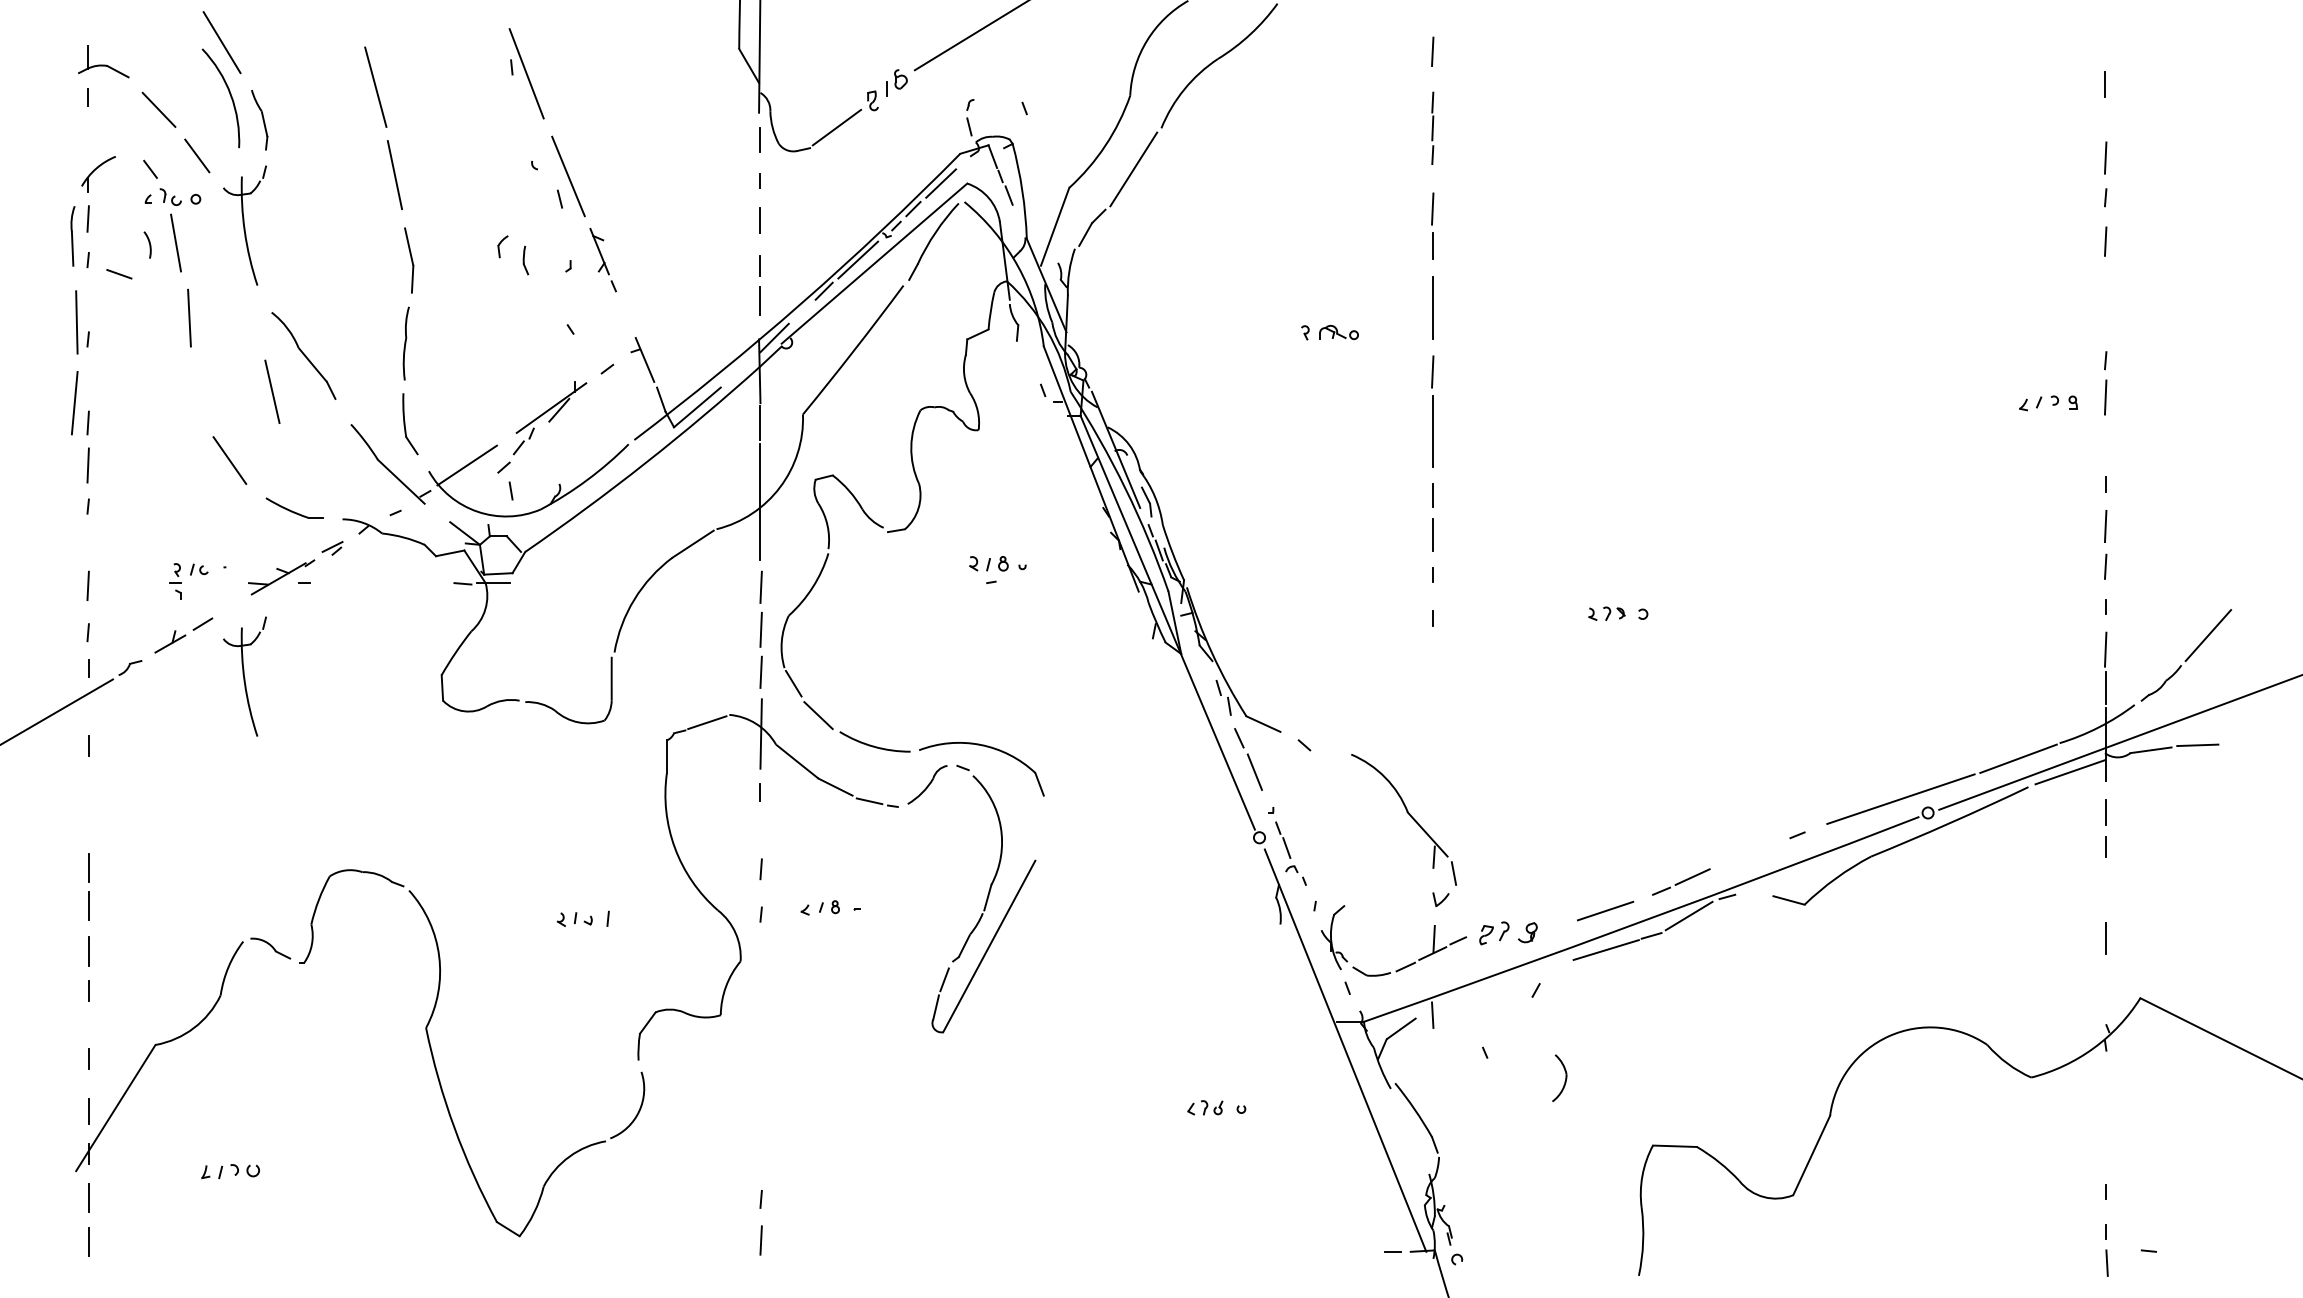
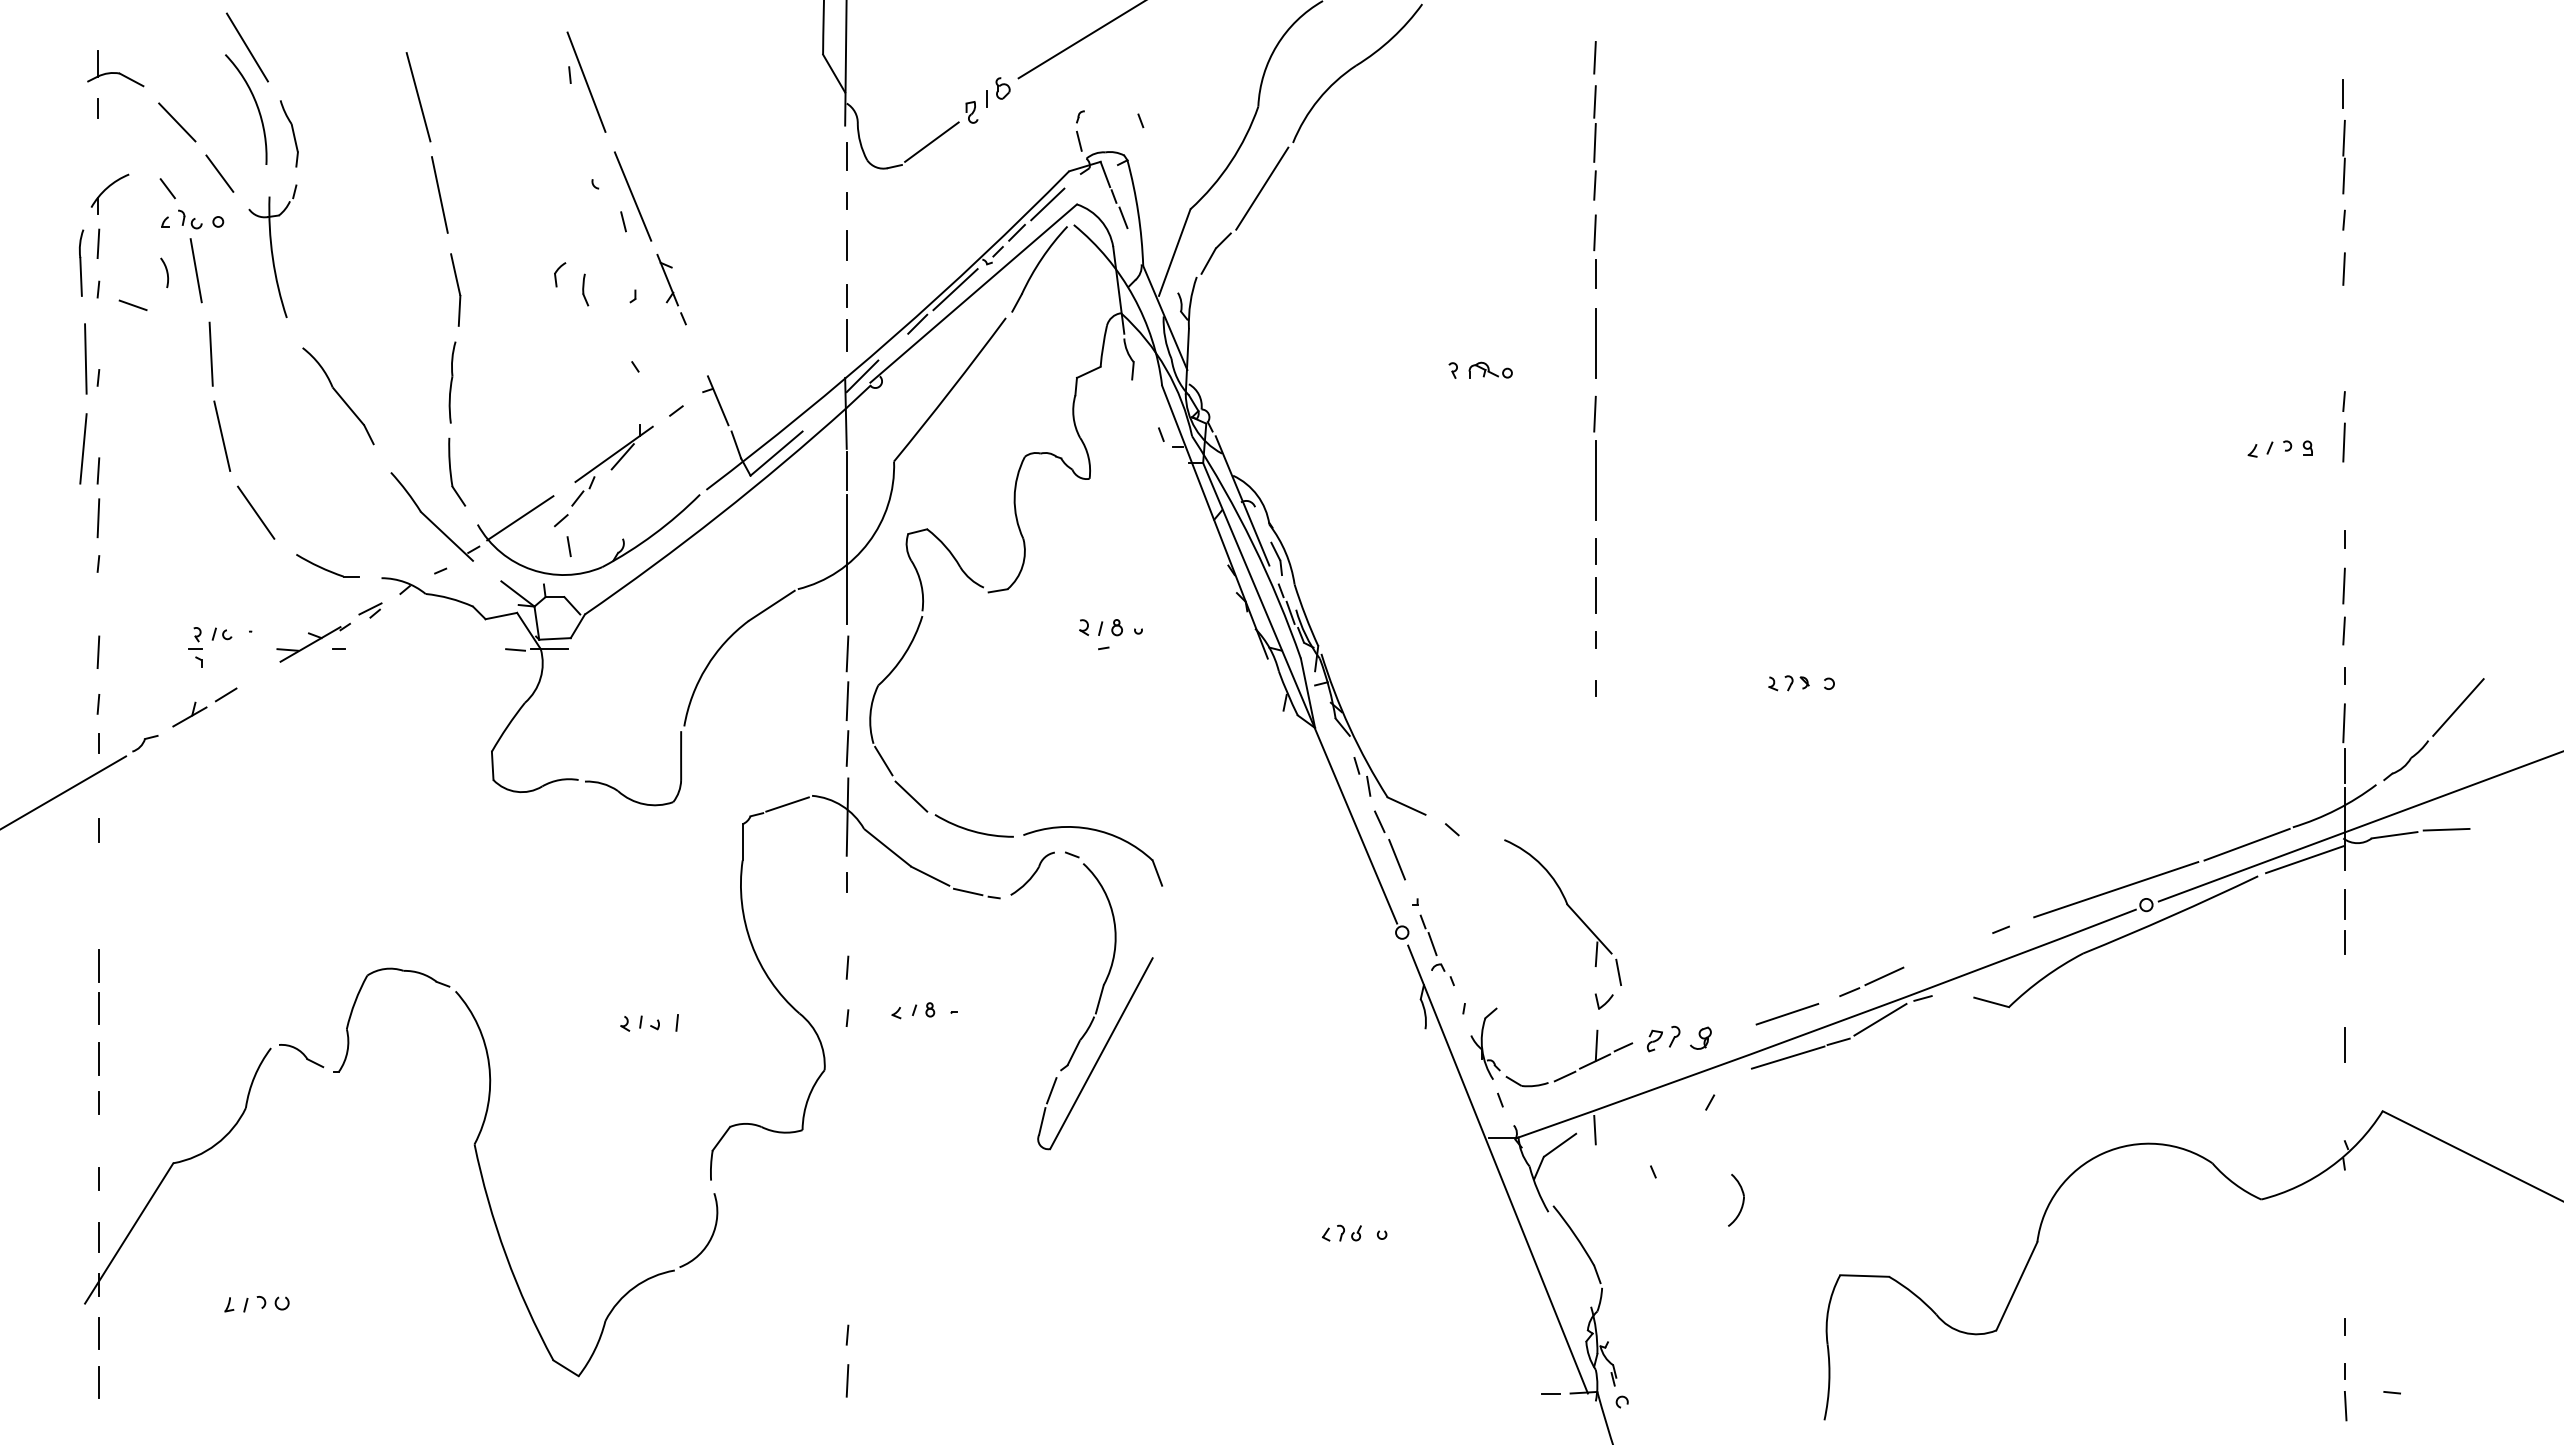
line: (2105, 123) -> (2343, 137), added
part: (1432, 128) -> (1594, 143), size x1.43
line: (272, 391) -> (222, 435), moved
part: (244, 676) -> (272, 753), removed

